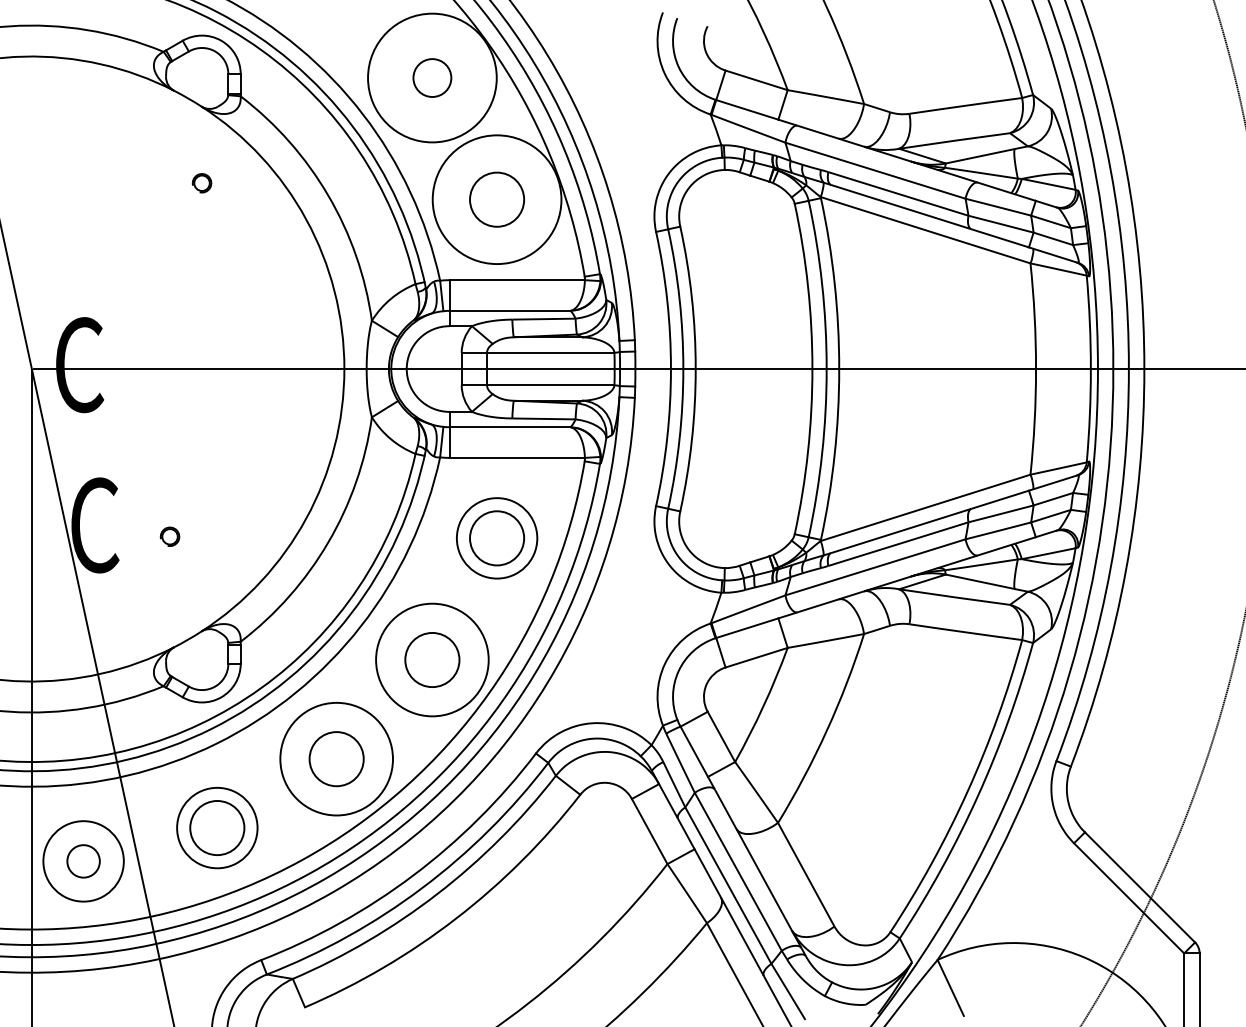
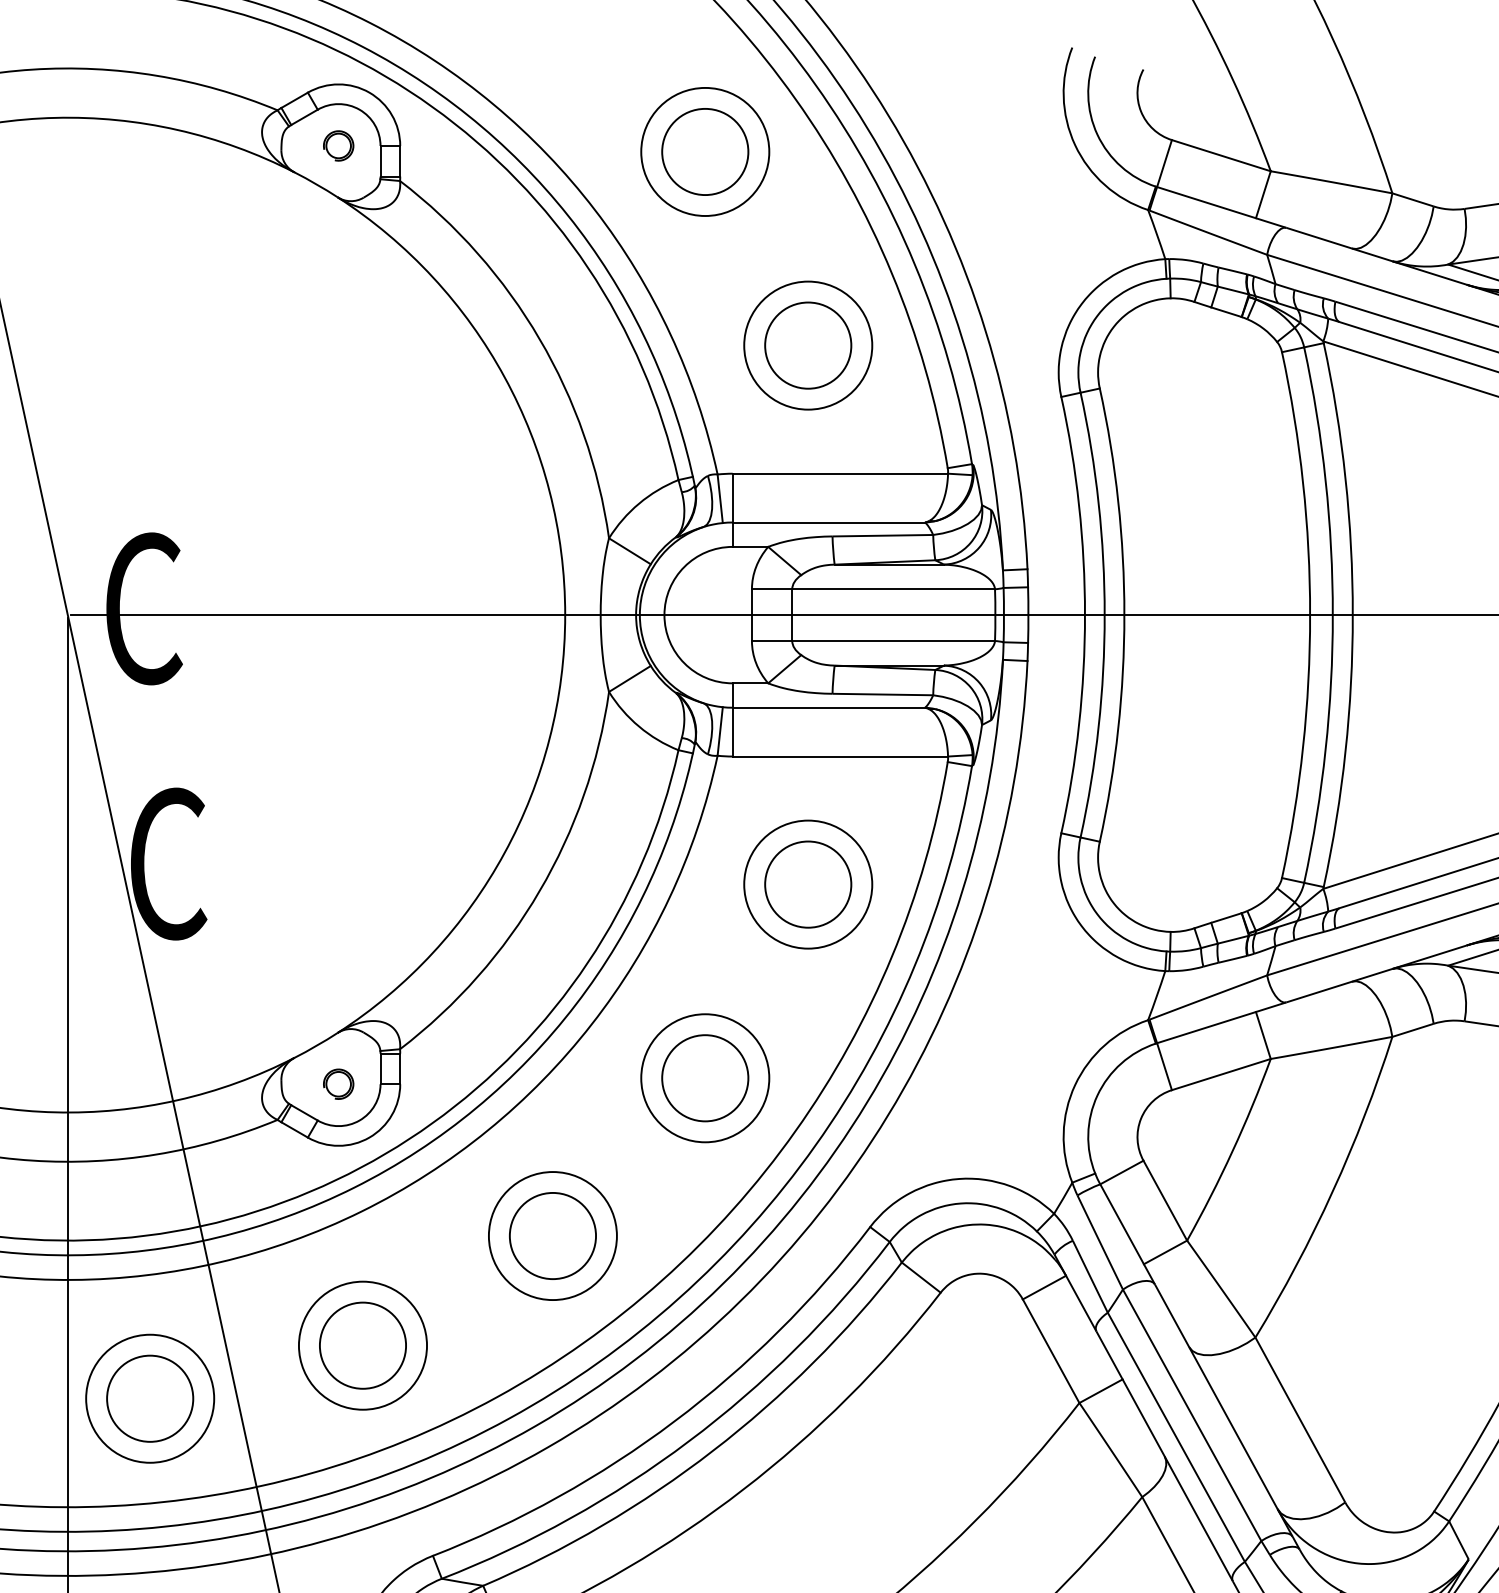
circle: (432, 77) -> (705, 151), size x0.62
circle: (432, 77) -> (705, 151), size x1.43
part: (201, 183) -> (337, 146), moved
circle: (496, 199) -> (807, 345), size x0.62
part: (169, 536) -> (337, 1083), moved
circle: (432, 659) -> (705, 1077), size x0.71
circle: (336, 758) -> (552, 1234), size x0.71
circle: (83, 861) -> (149, 1398), size x1.67

